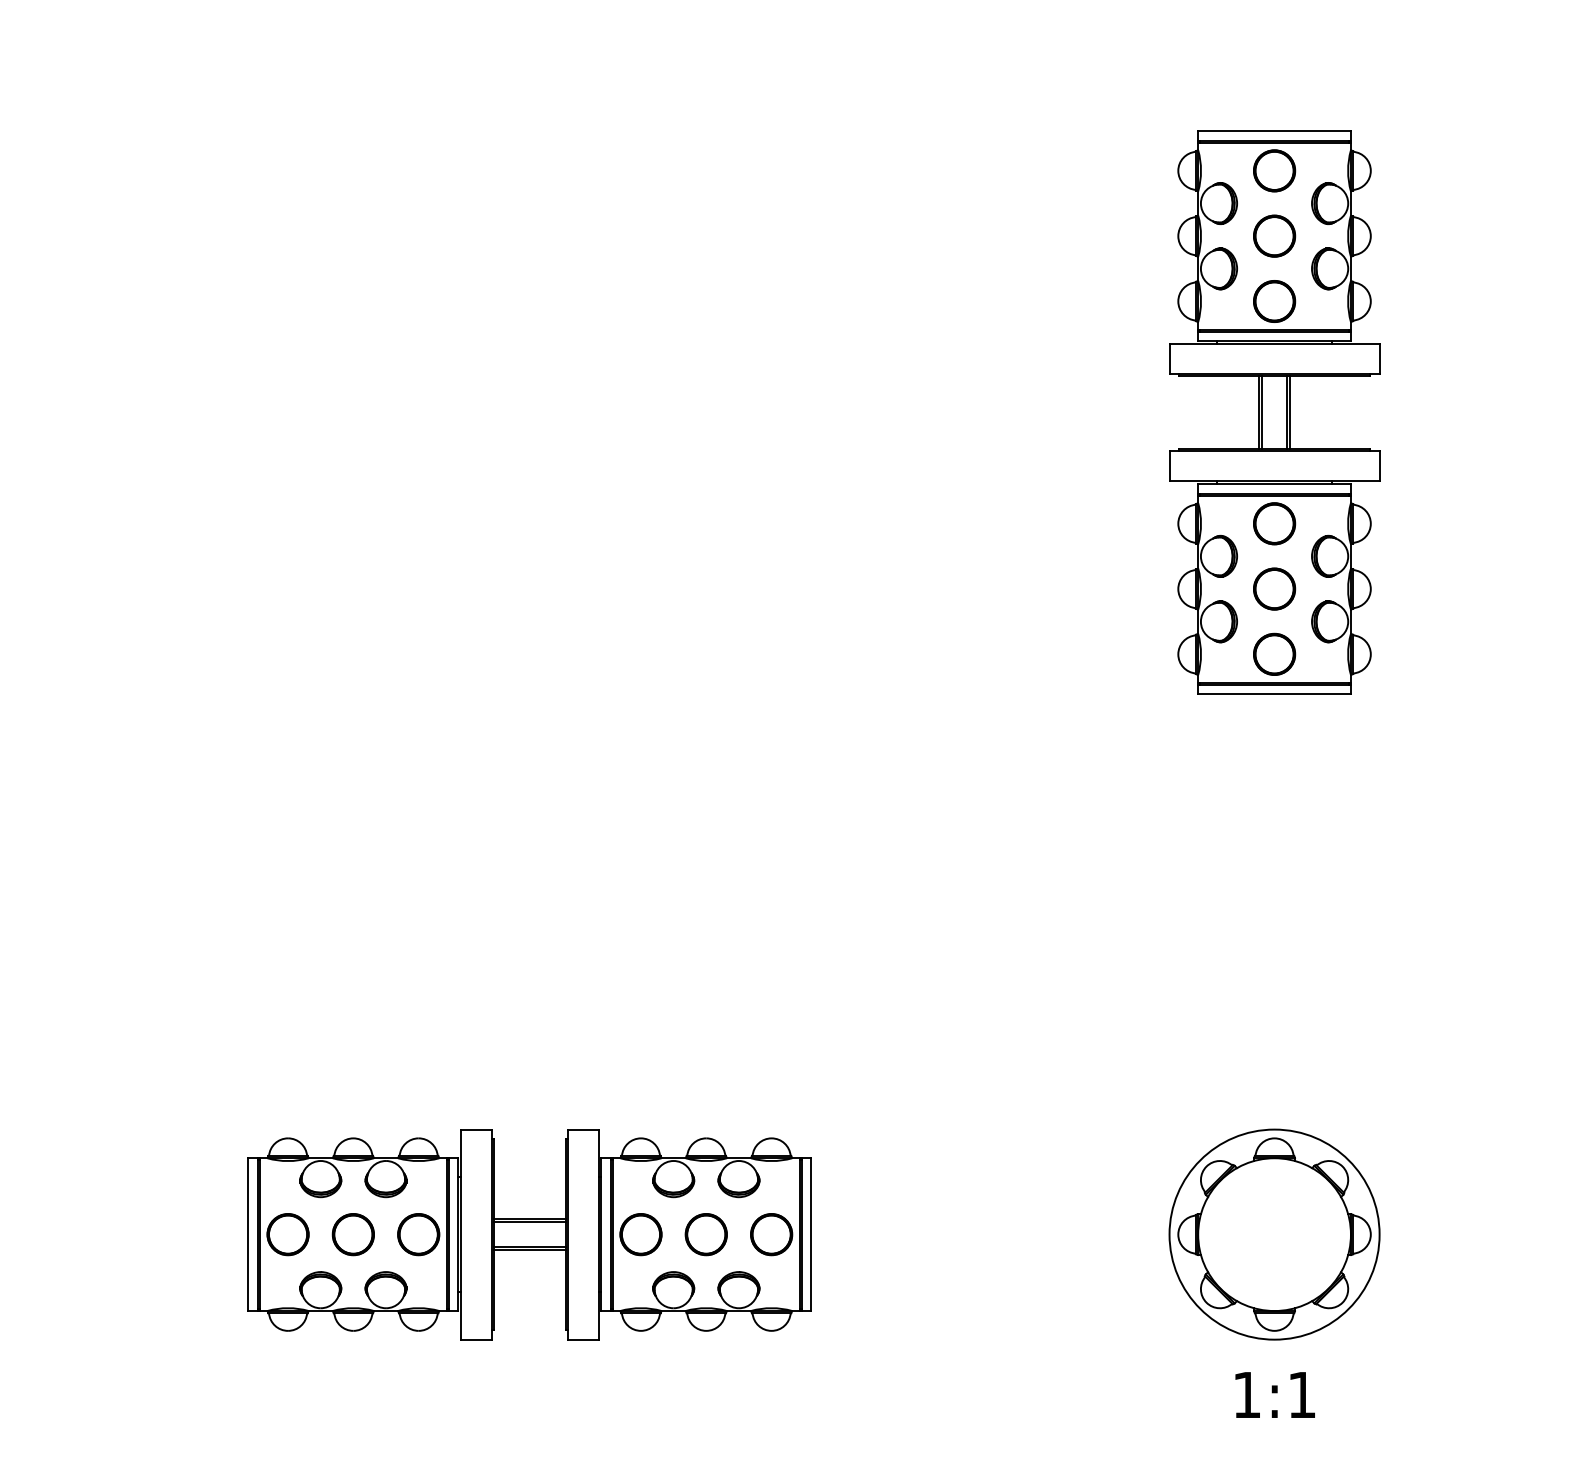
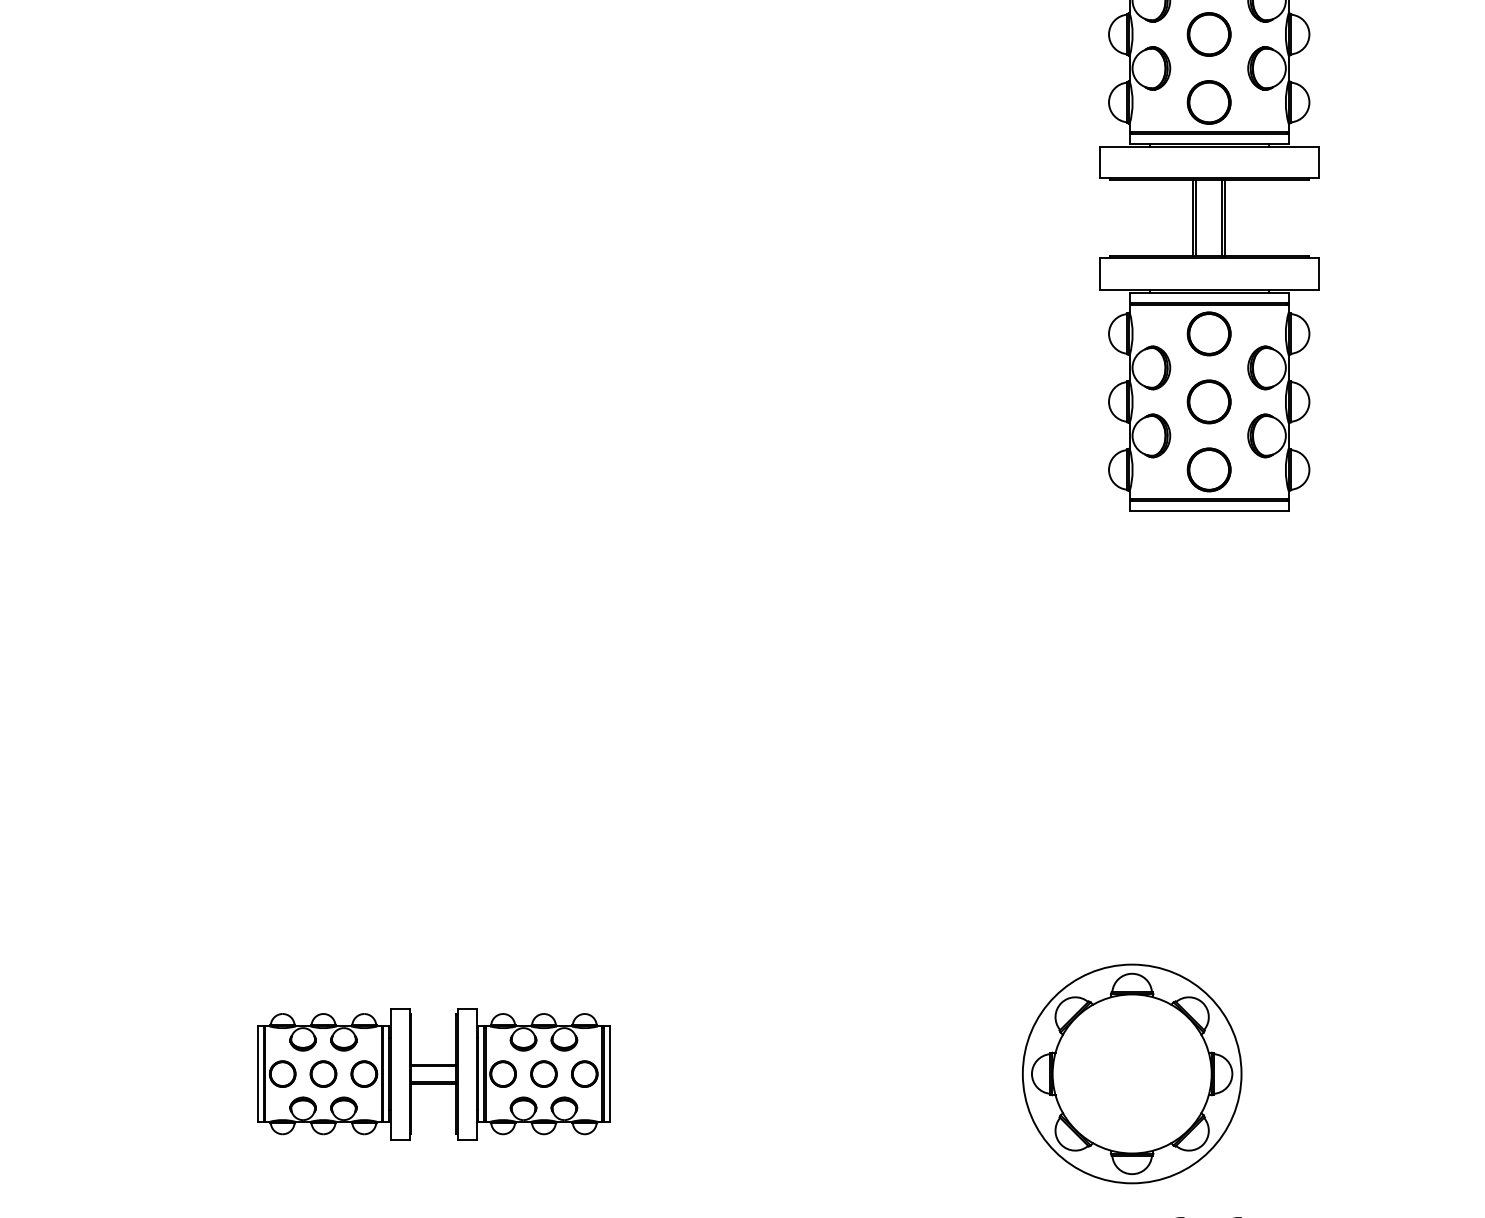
part: (529, 1234) -> (433, 1073), size x0.6
part: (1274, 1234) -> (1132, 1073), moved

